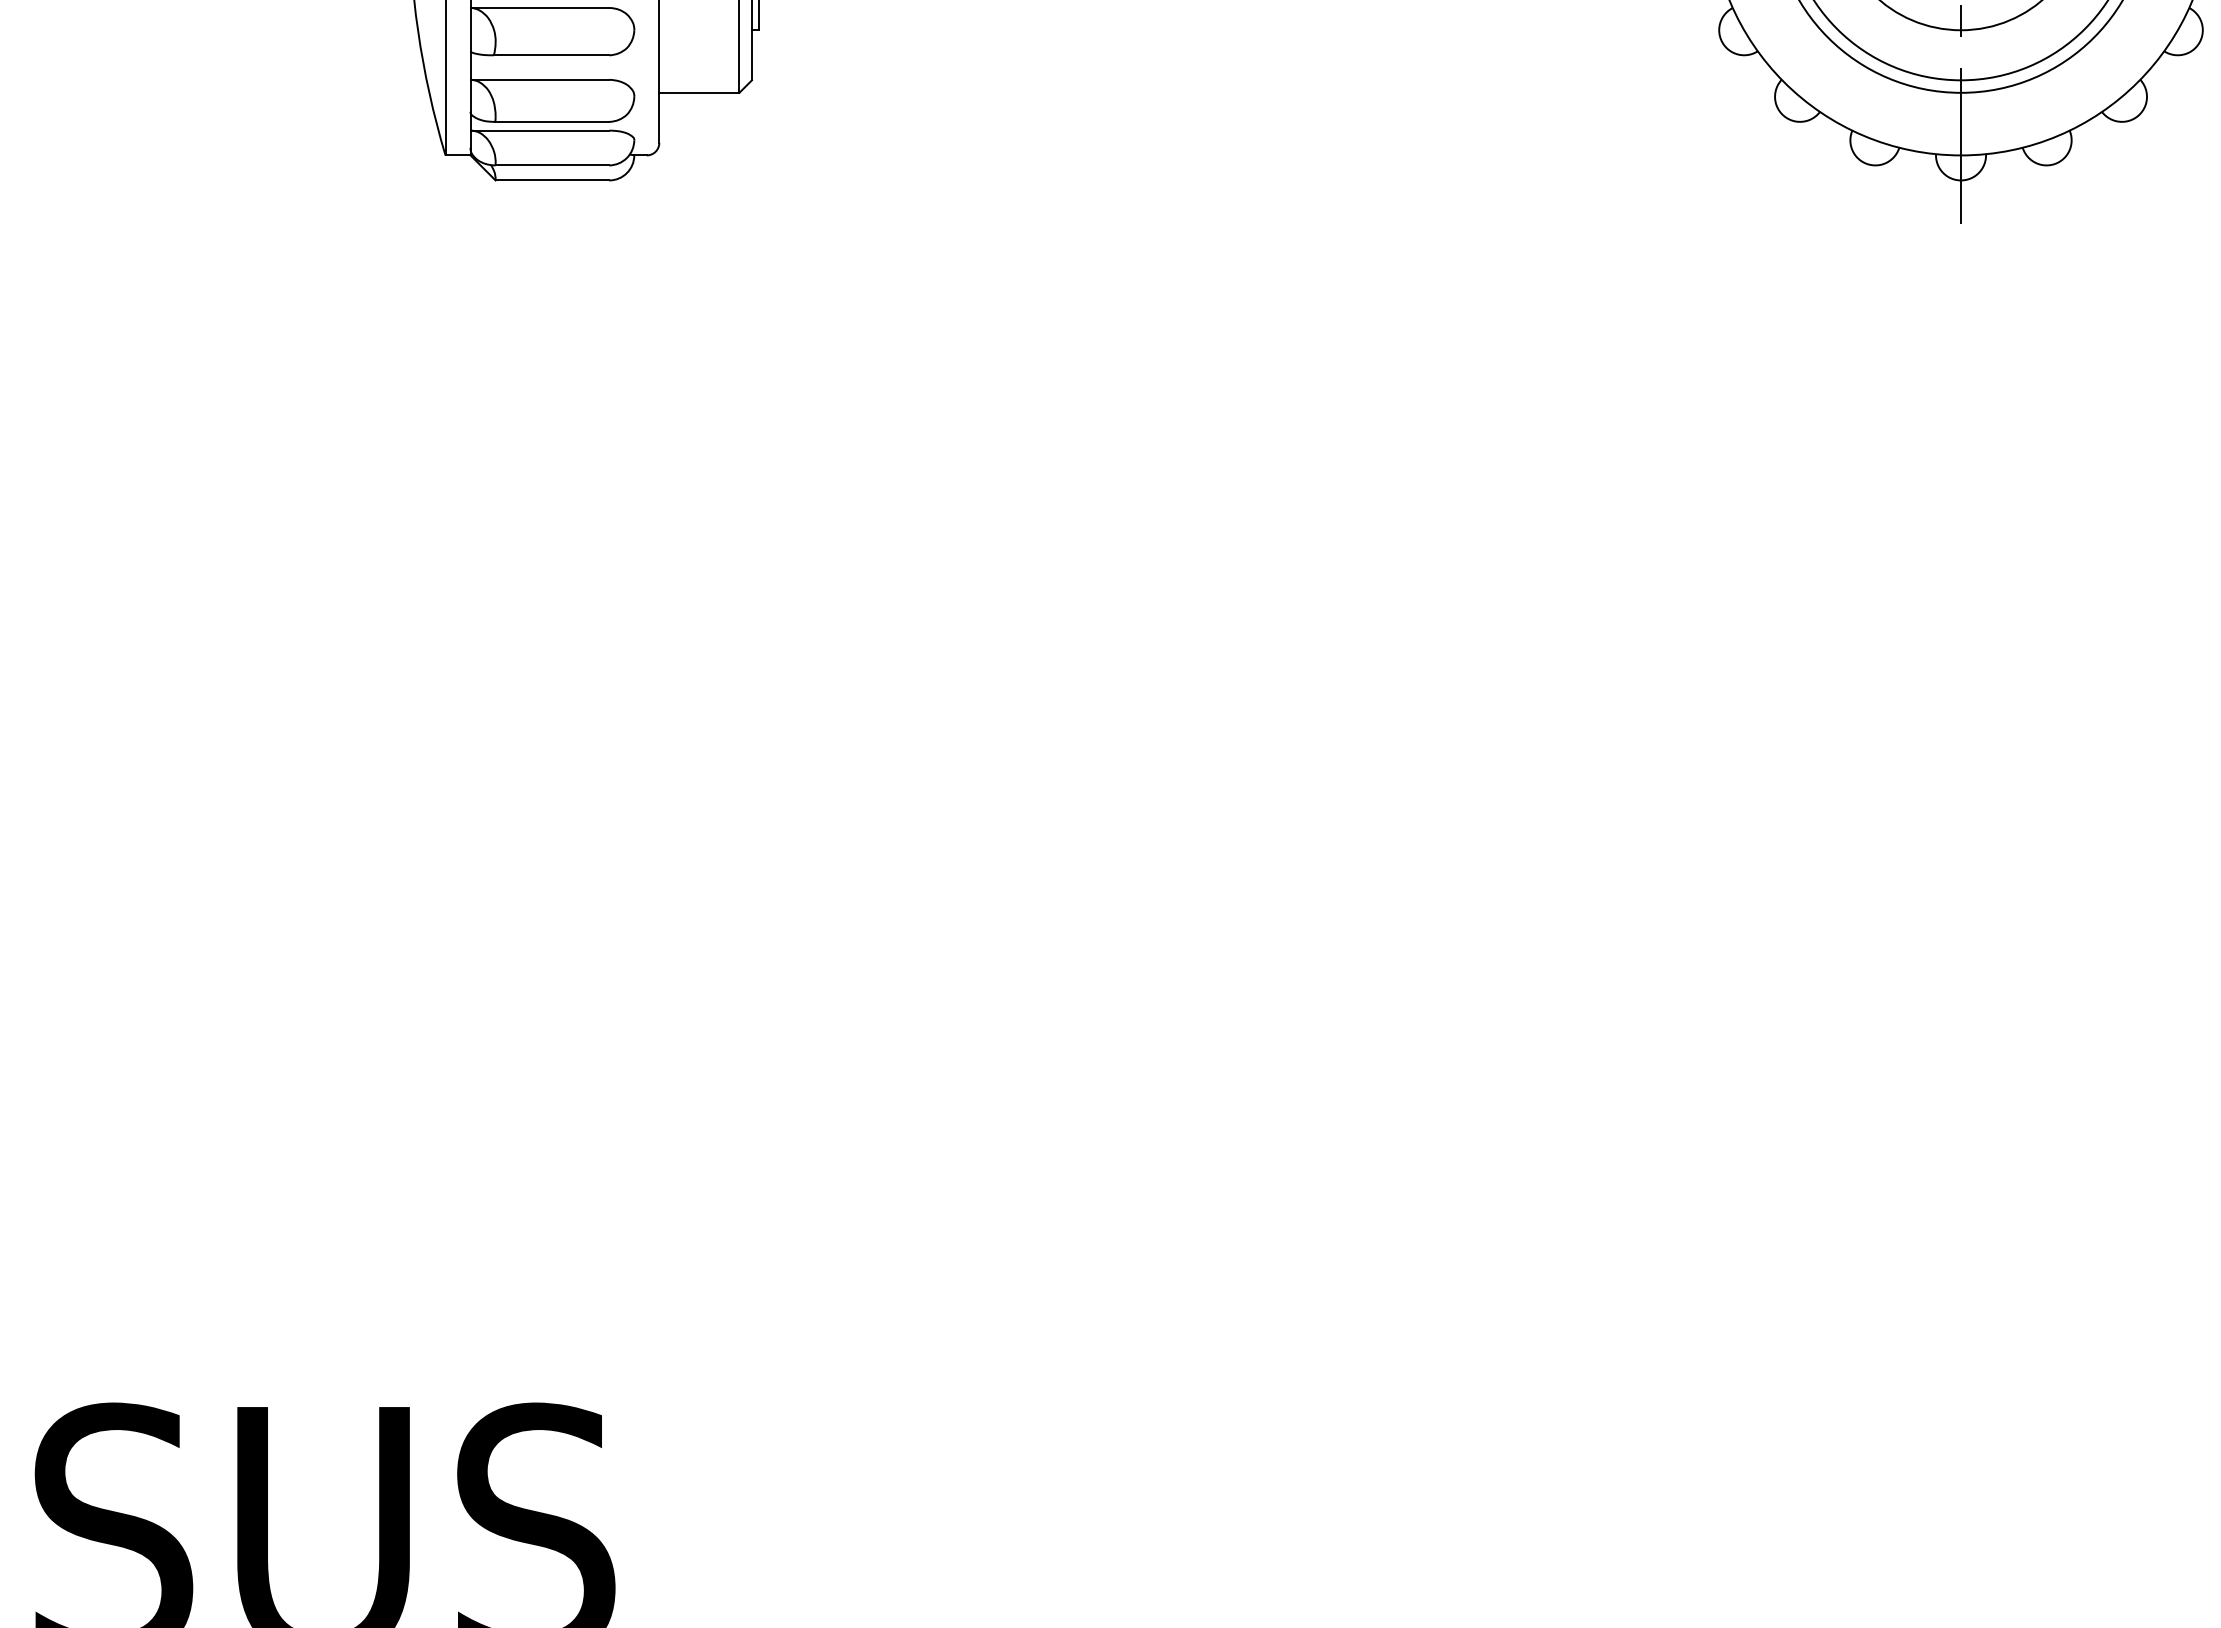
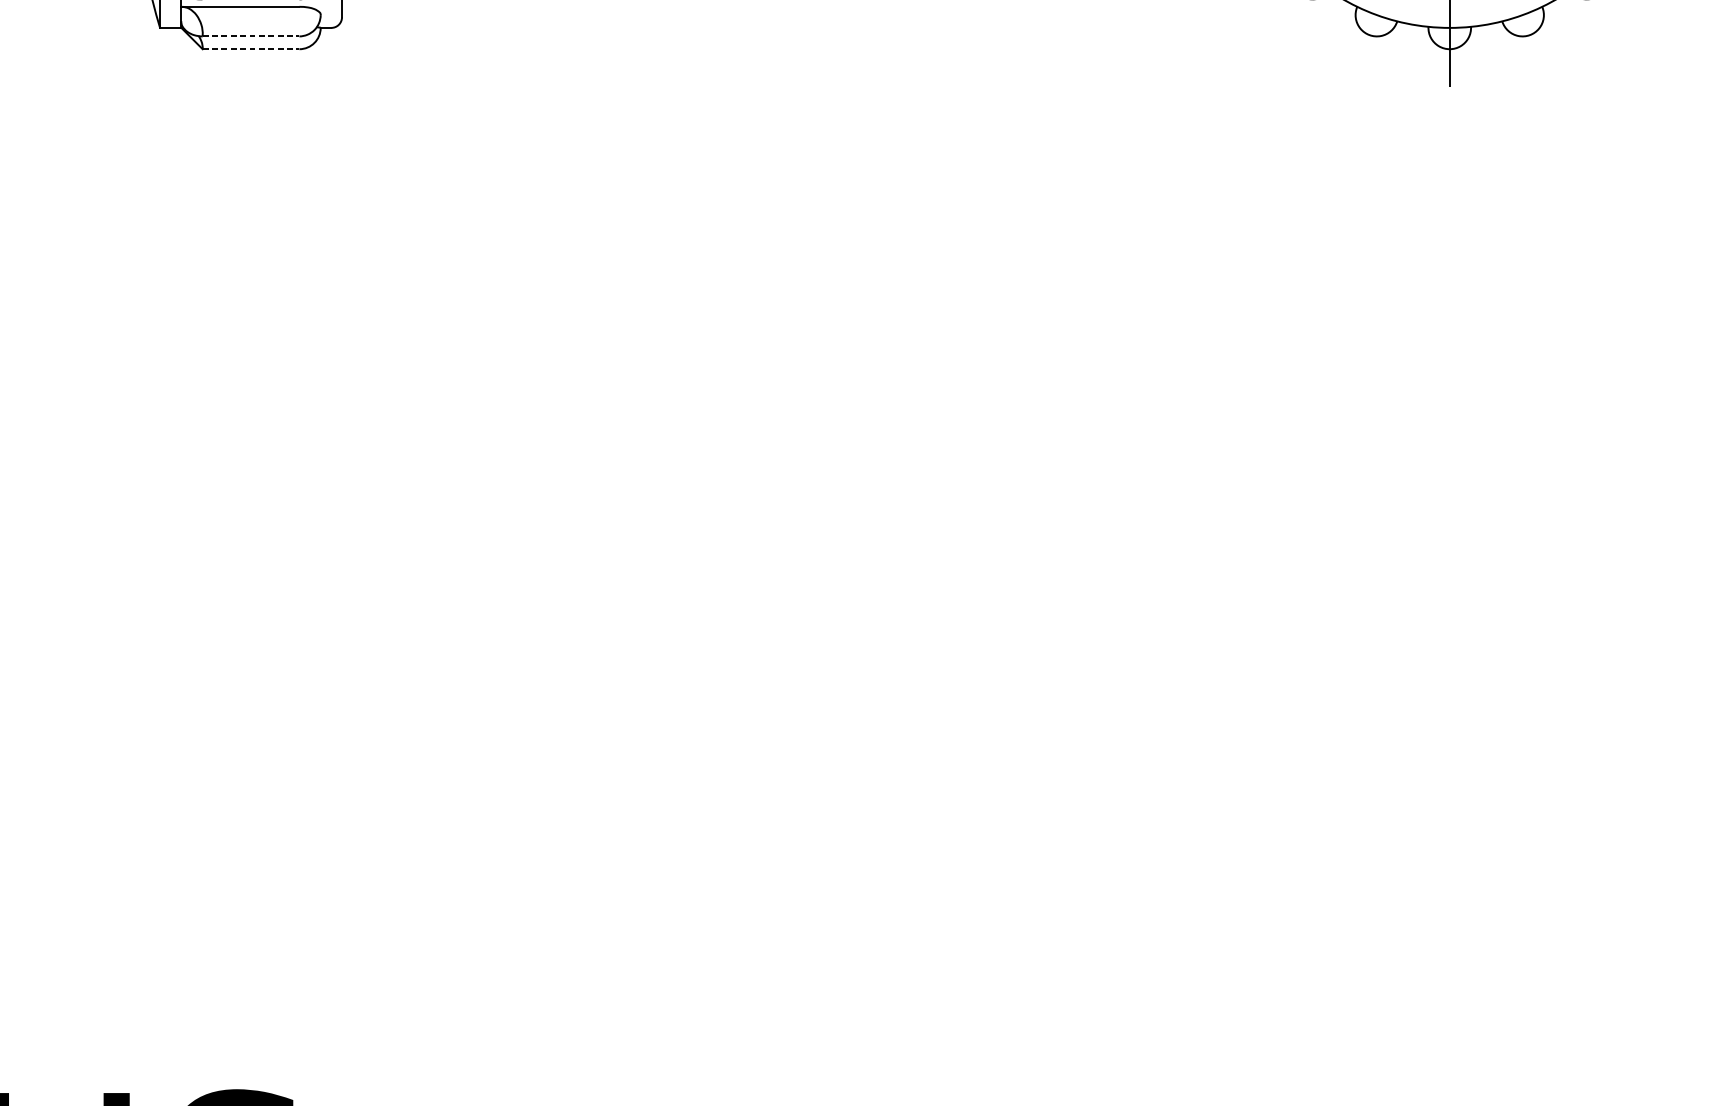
line: (552, 165) -> (251, 36), solid -> dashed
line: (552, 180) -> (251, 49), solid -> dashed

